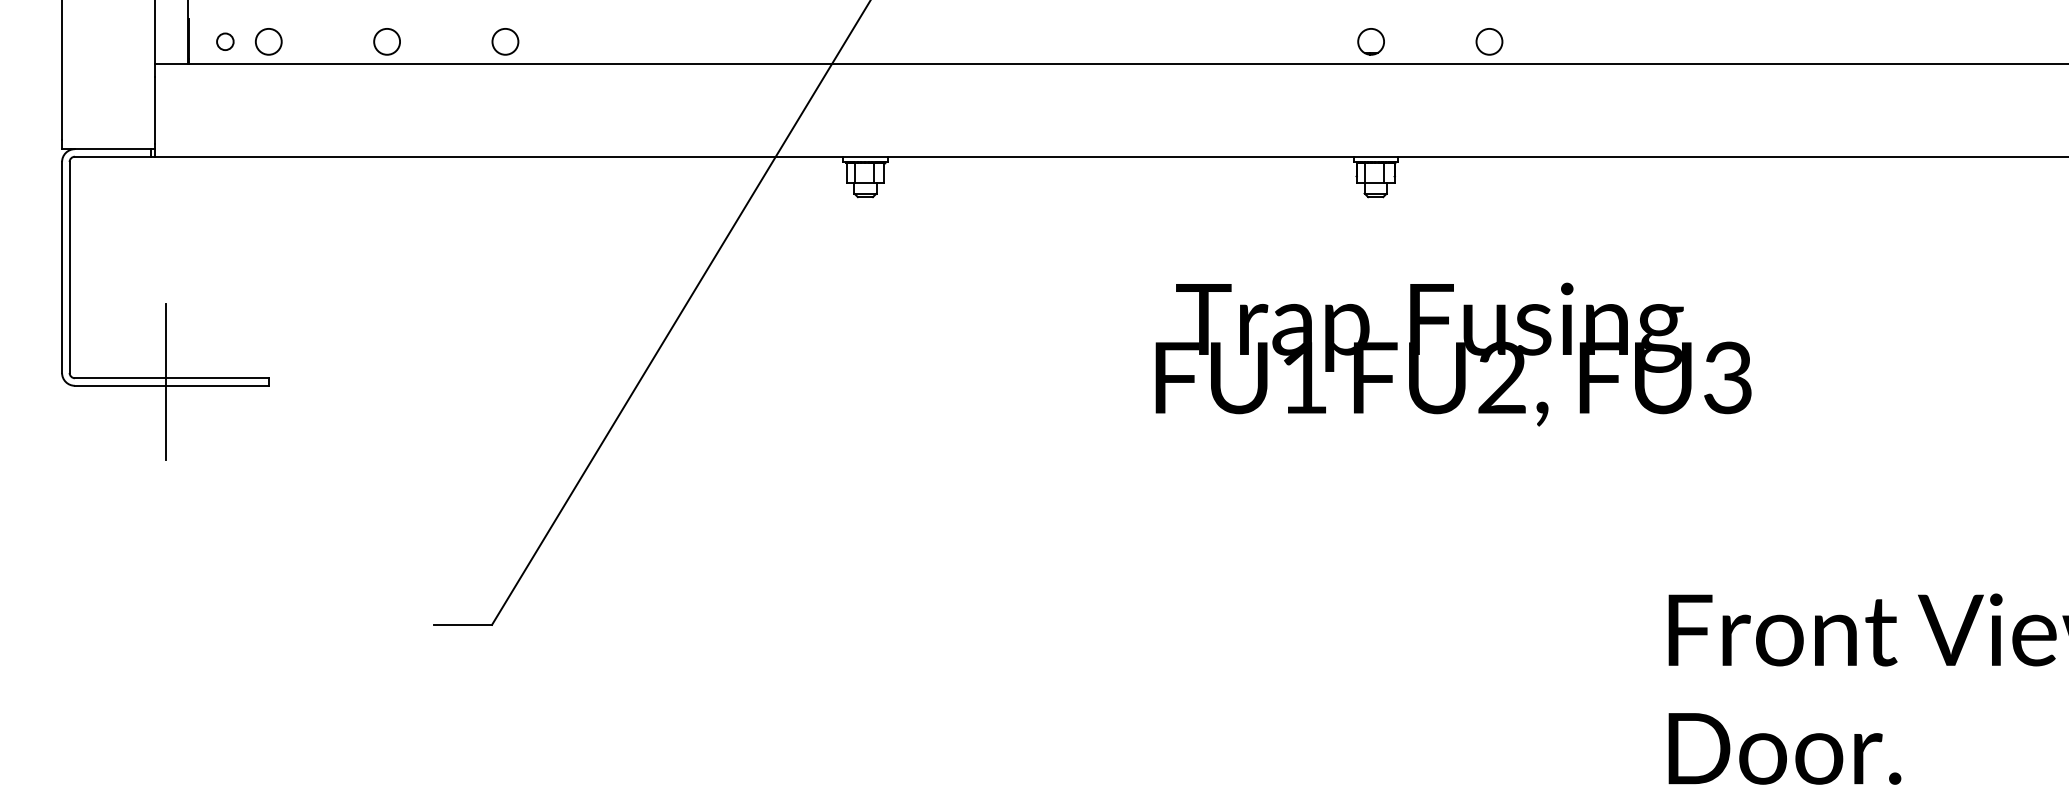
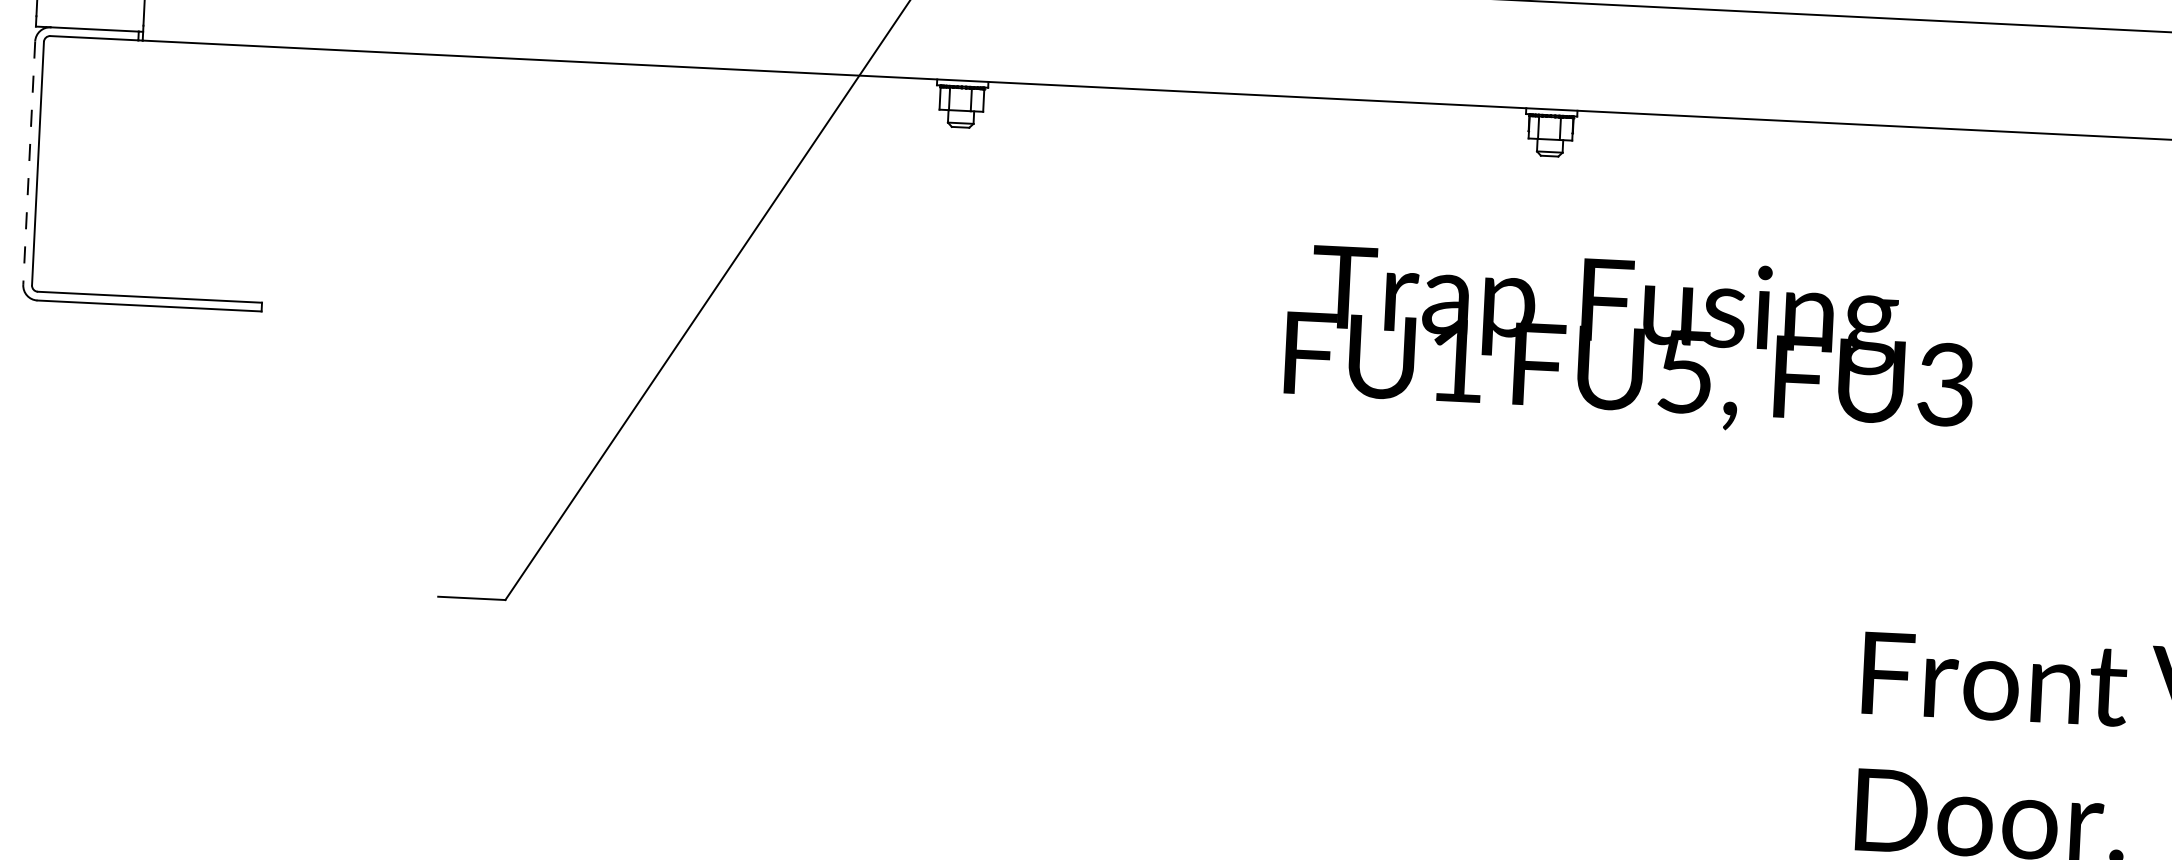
line: (62, 267) -> (29, 163), solid -> dashed
text: (1501, 377) -> (1684, 371), FU2, -> FU5,
line: (165, 381) -> (142, 300), removed

